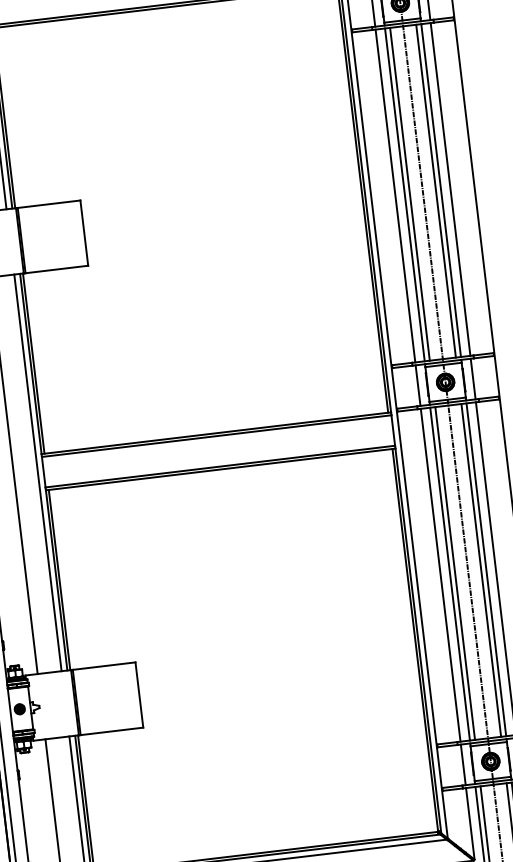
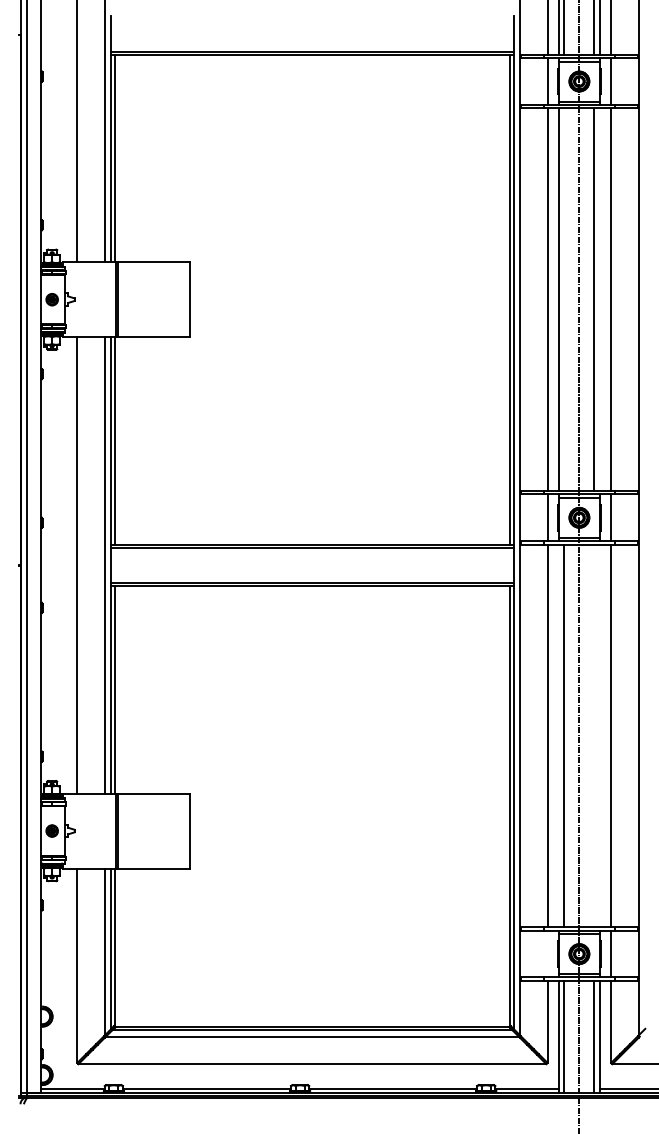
line: (441, 190) -> (600, 299), removed
line: (410, 194) -> (564, 299), removed
line: (486, 569) -> (600, 735), removed
line: (481, 570) -> (594, 735), removed
line: (450, 573) -> (558, 735), removed
line: (463, 764) -> (547, 953), removed

